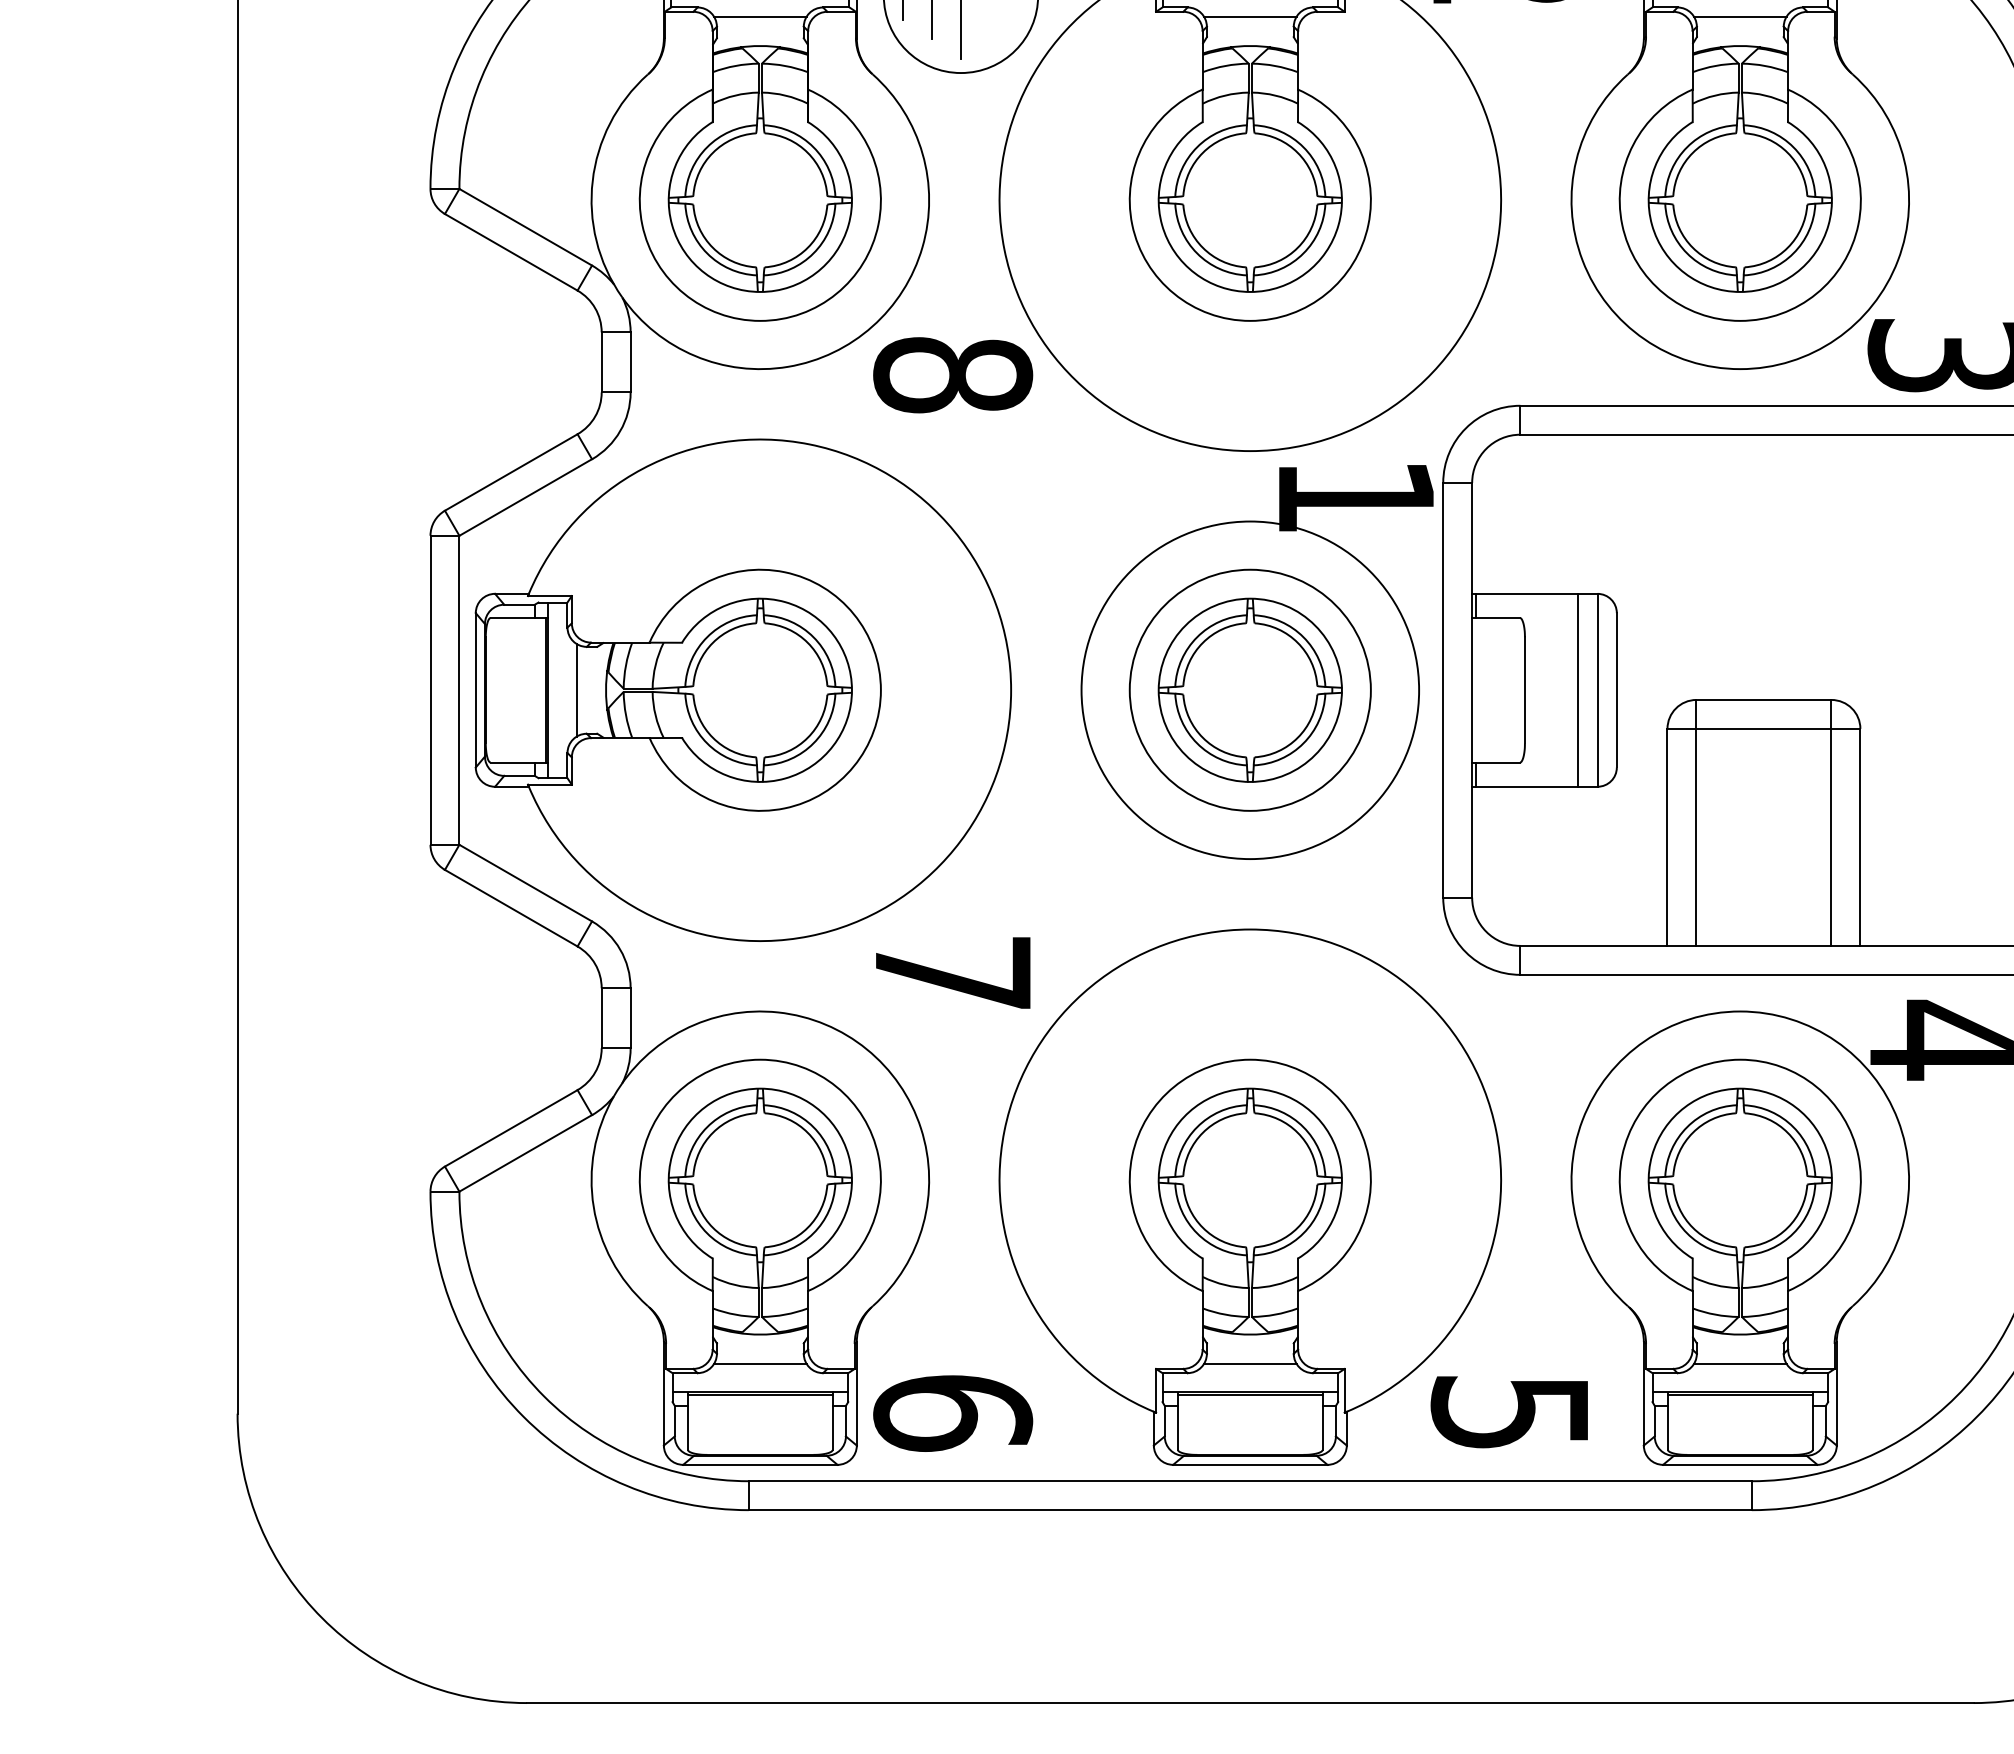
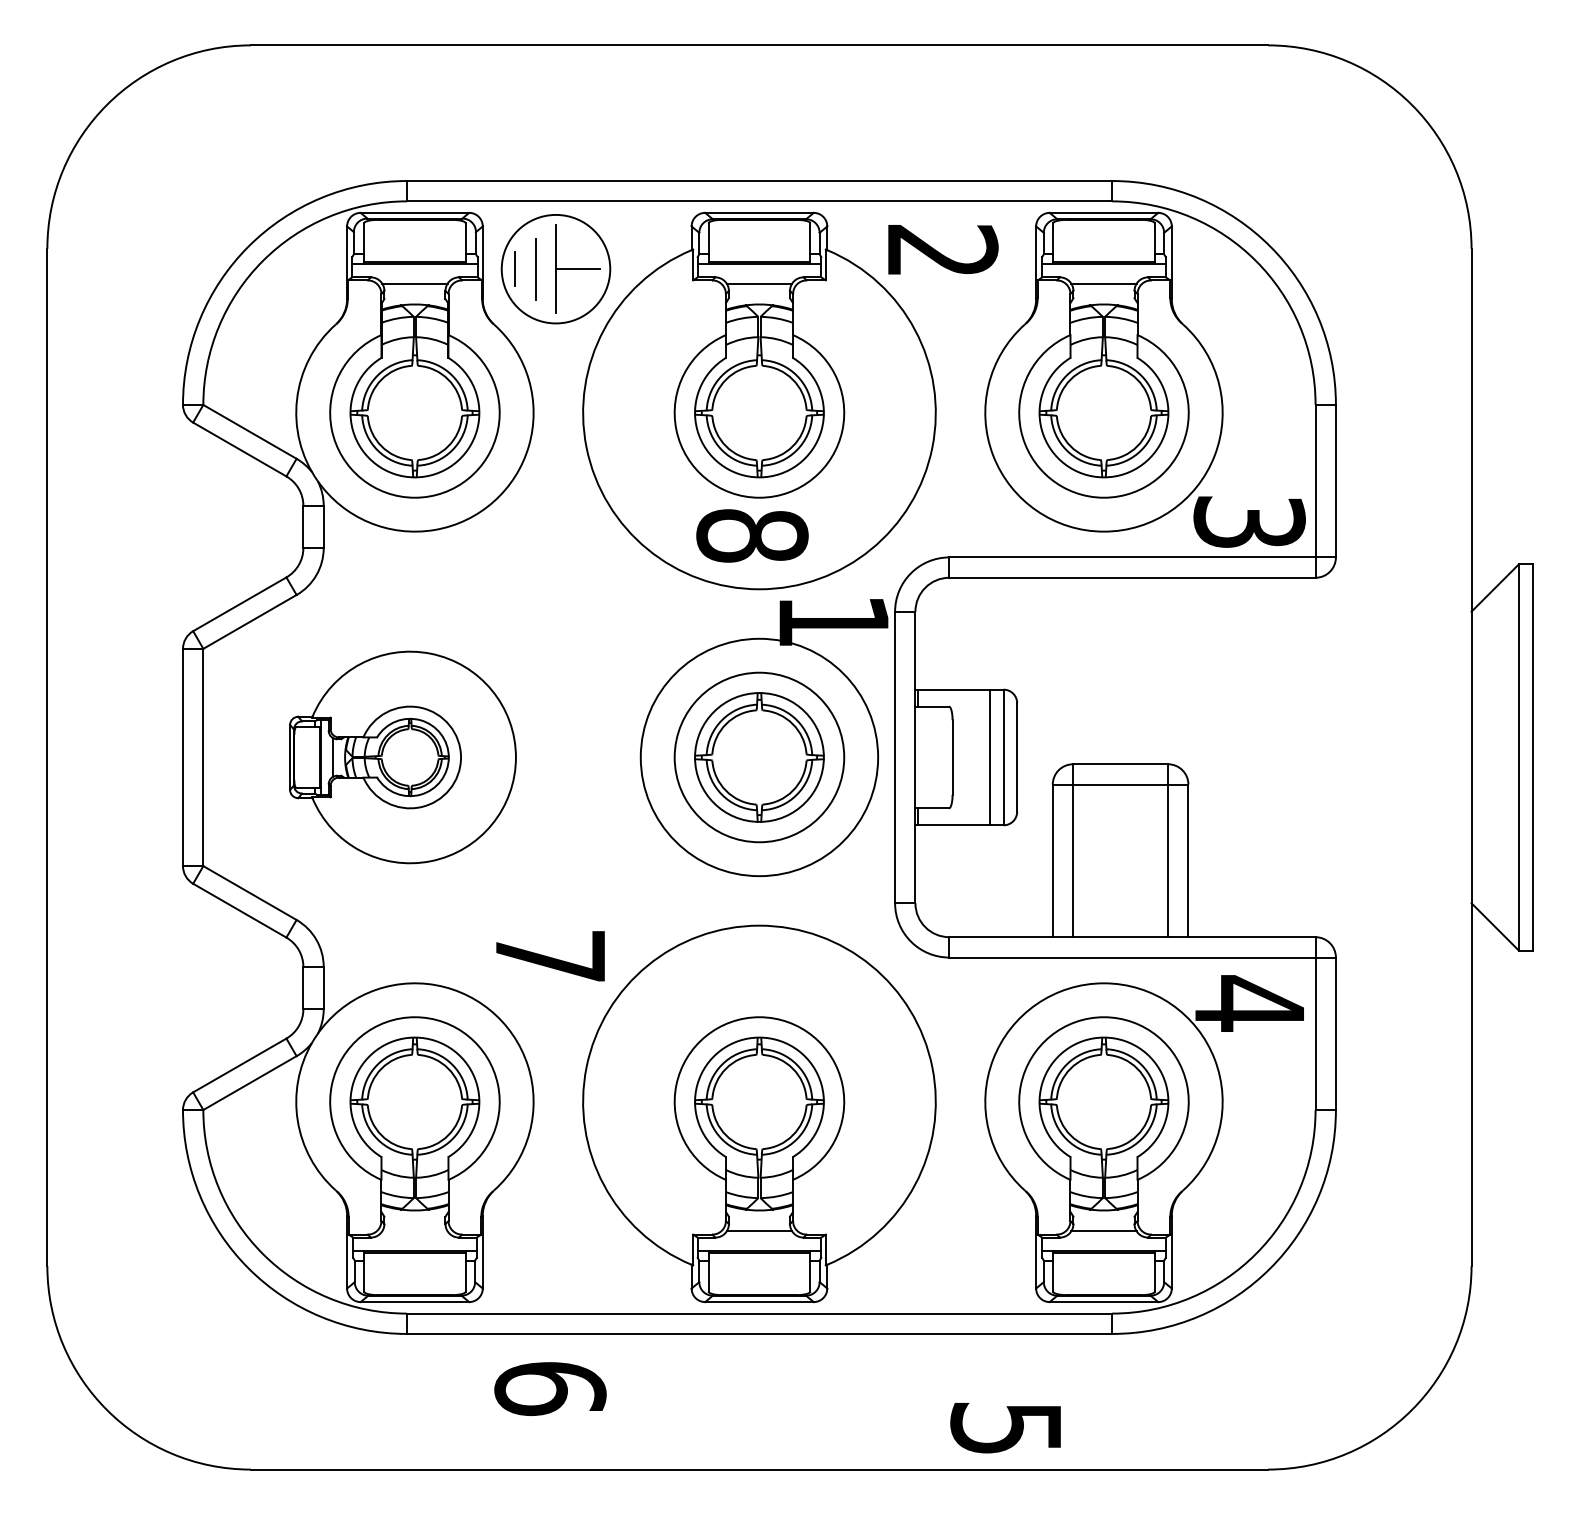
text: (953, 374) -> (752, 535), moved
part: (742, 690) -> (402, 757), size x0.6
line: (759, 1363) -> (414, 1230), removed
text: (953, 1412) -> (550, 1388), moved
text: (1509, 1412) -> (1005, 1428), moved

